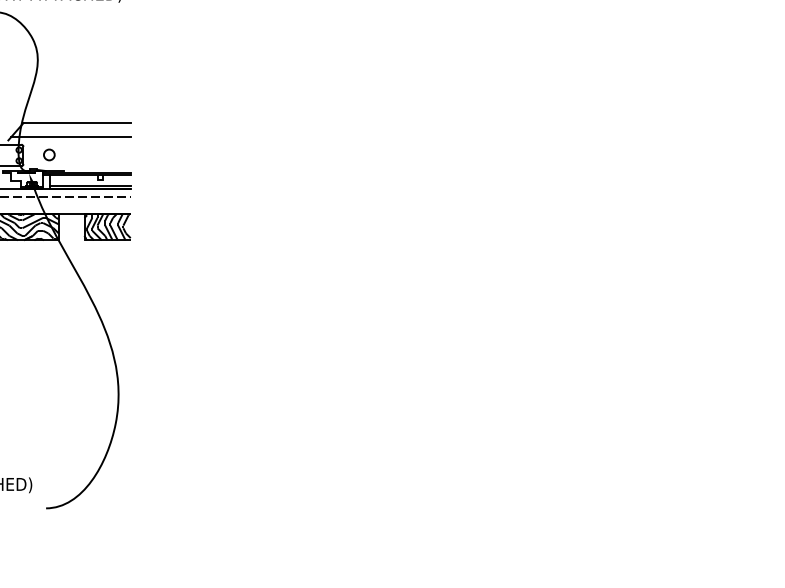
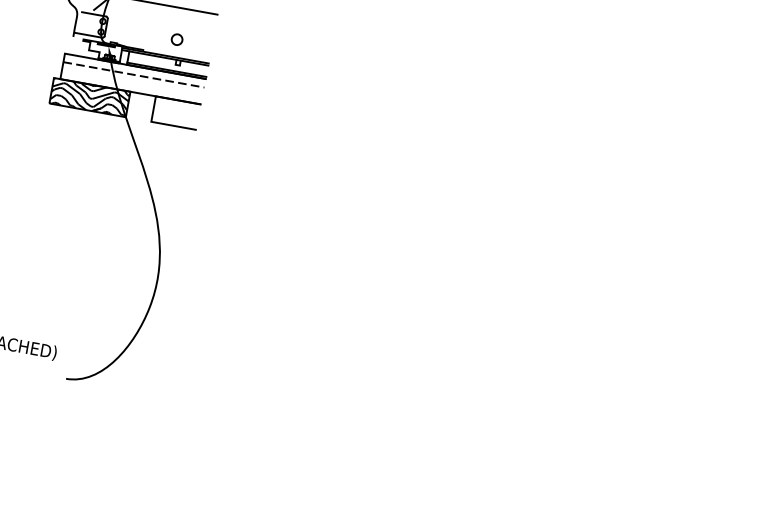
line: (70, 137) -> (155, 18), removed
circle: (49, 154) -> (177, 39), moved
hatch: (107, 227) -> (176, 113), removed

